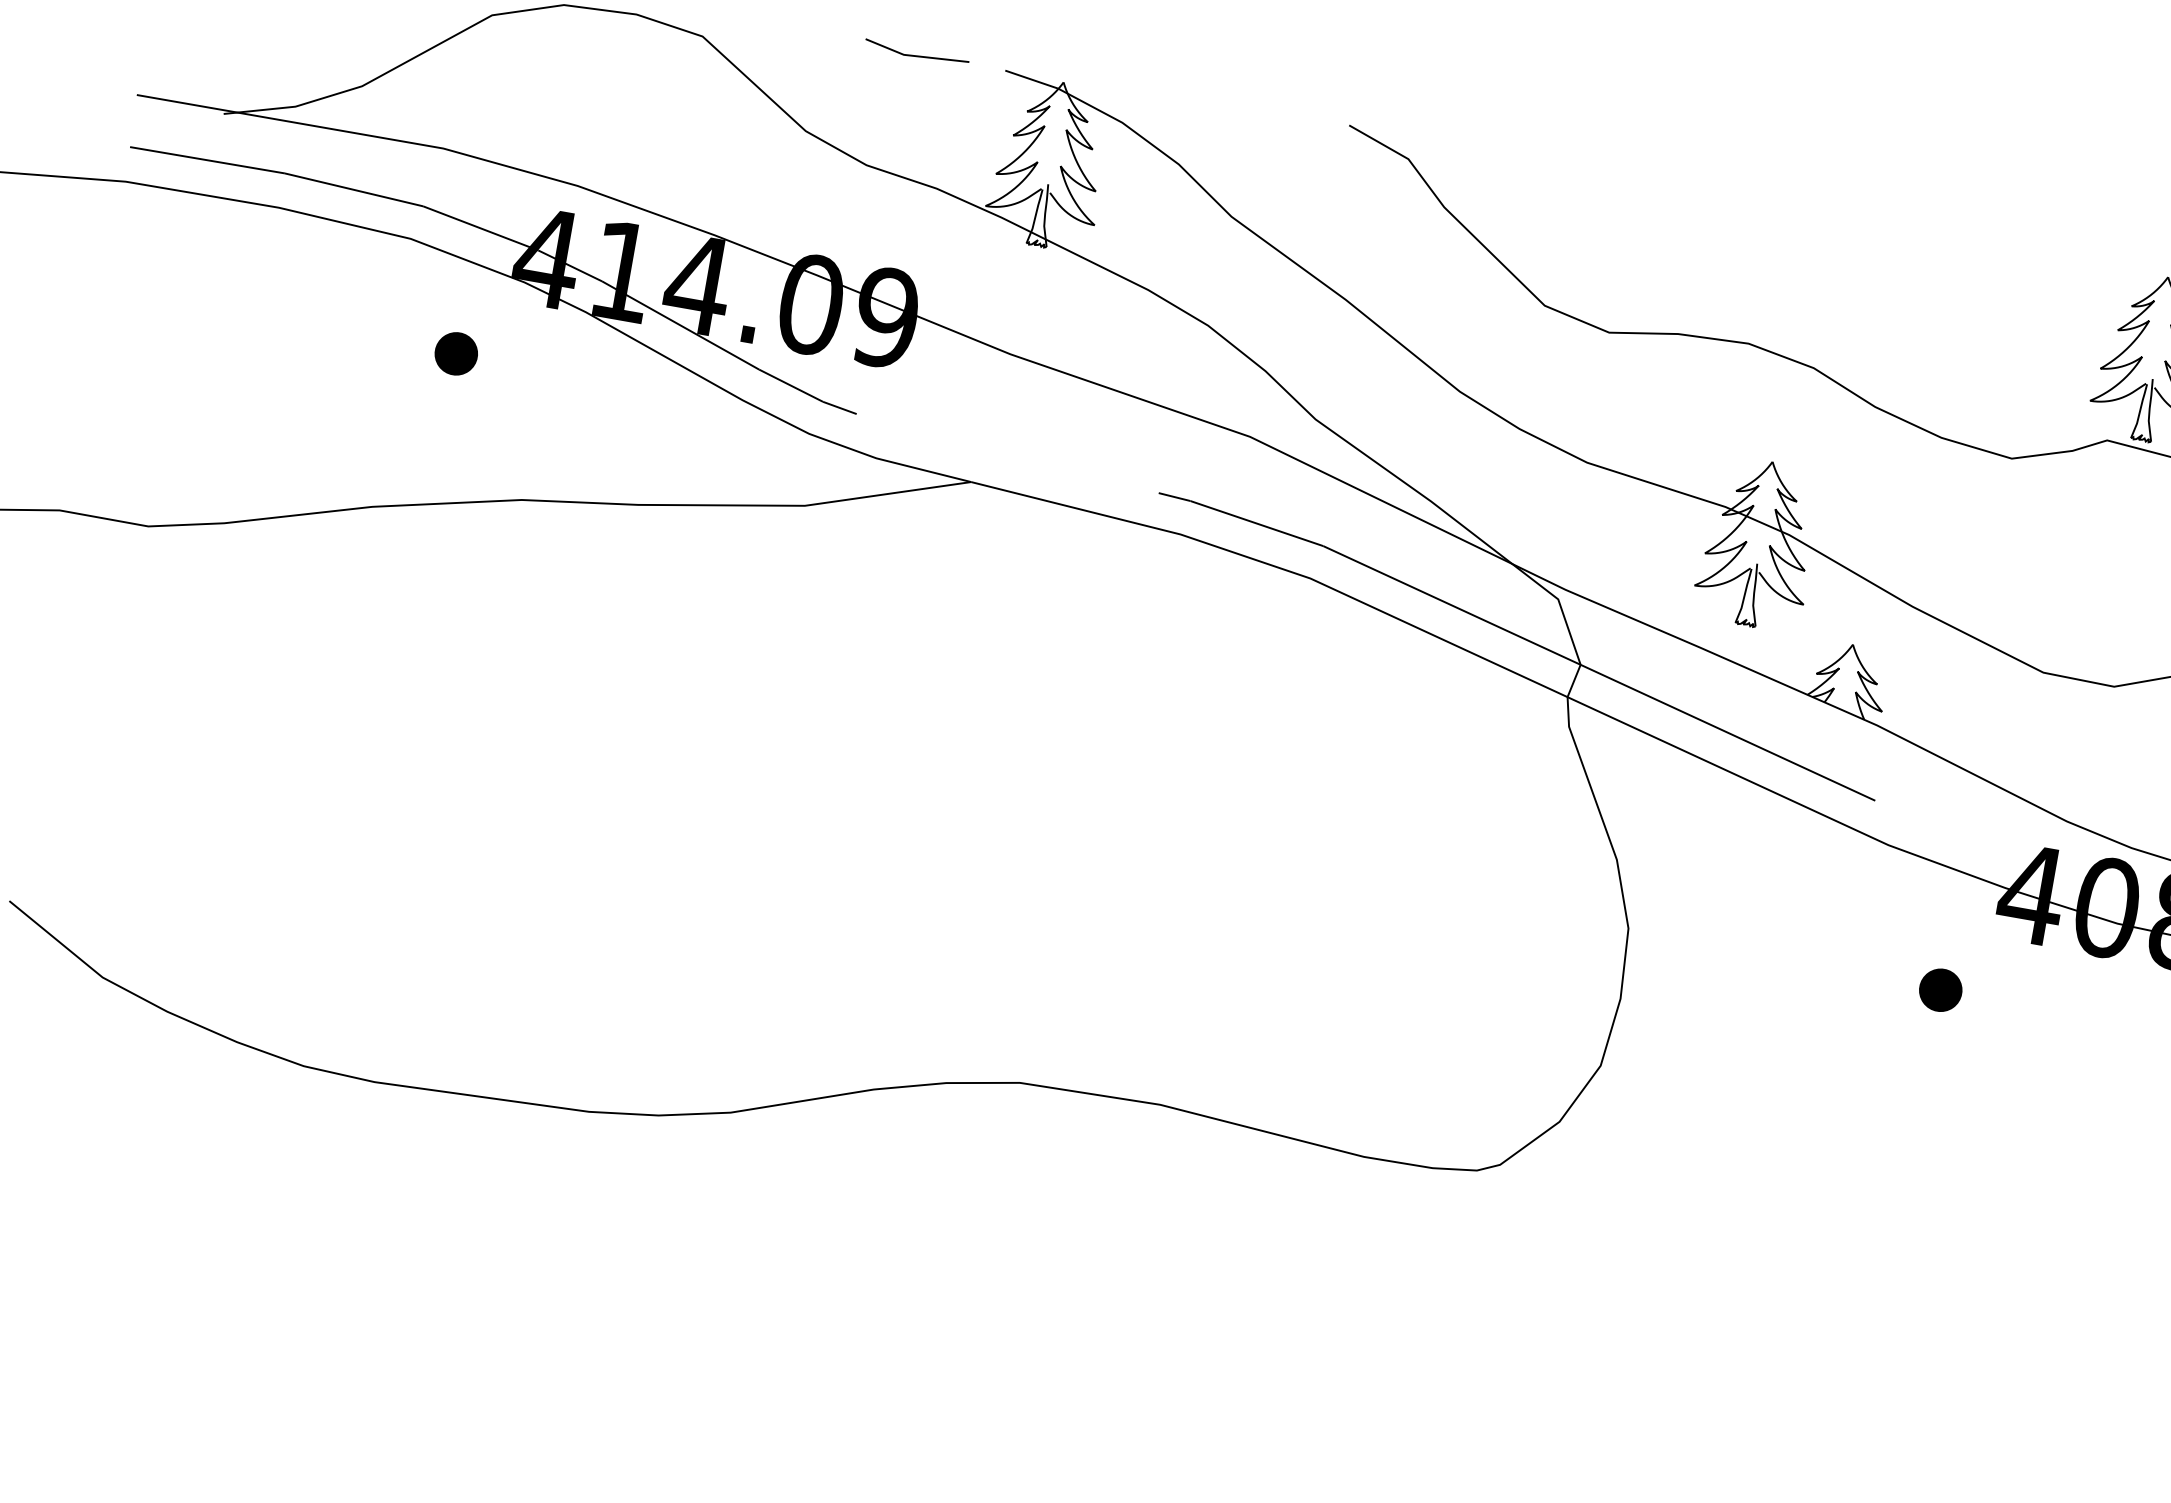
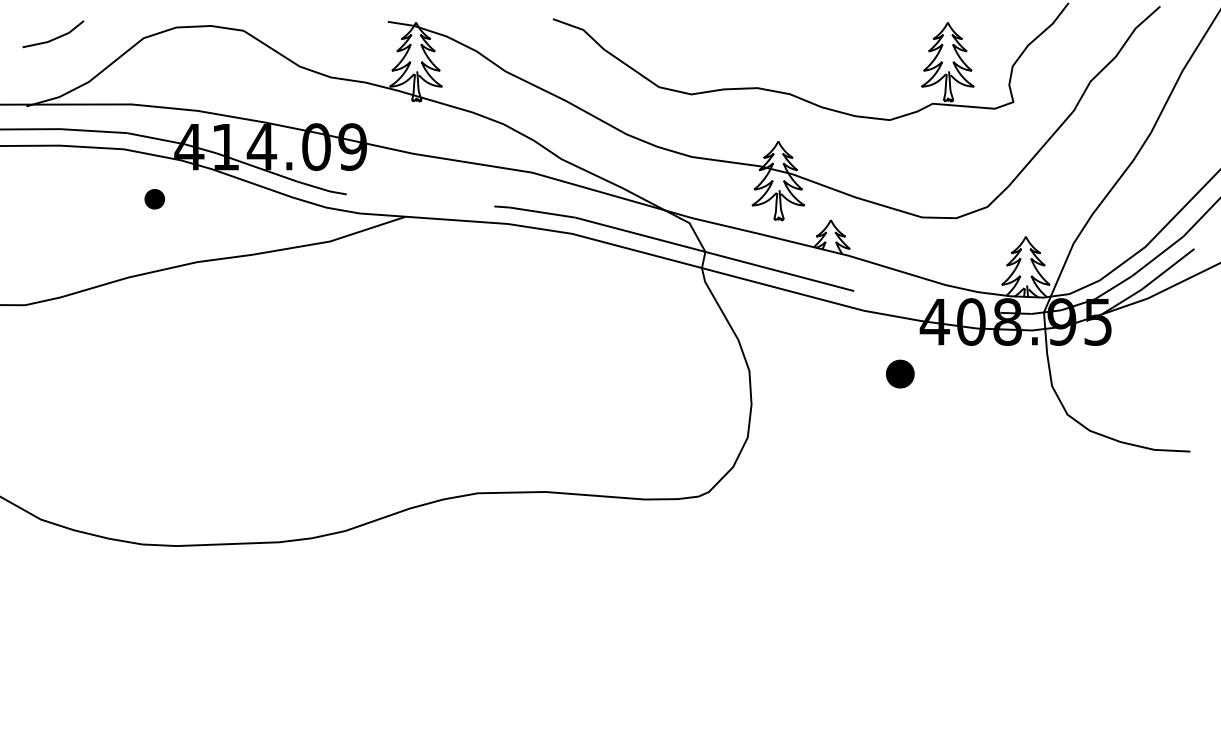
line: (917, 54) -> (345, 21), removed
part: (1940, 990) -> (900, 374), size x1.4

